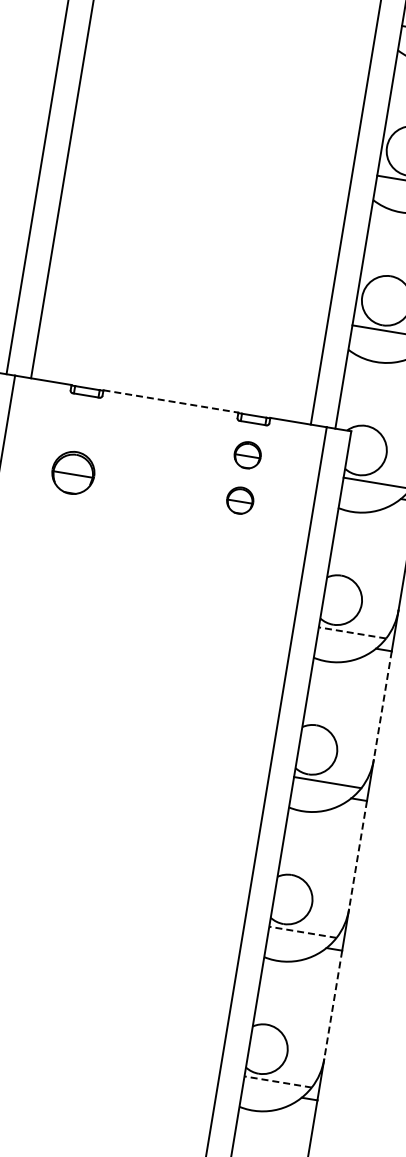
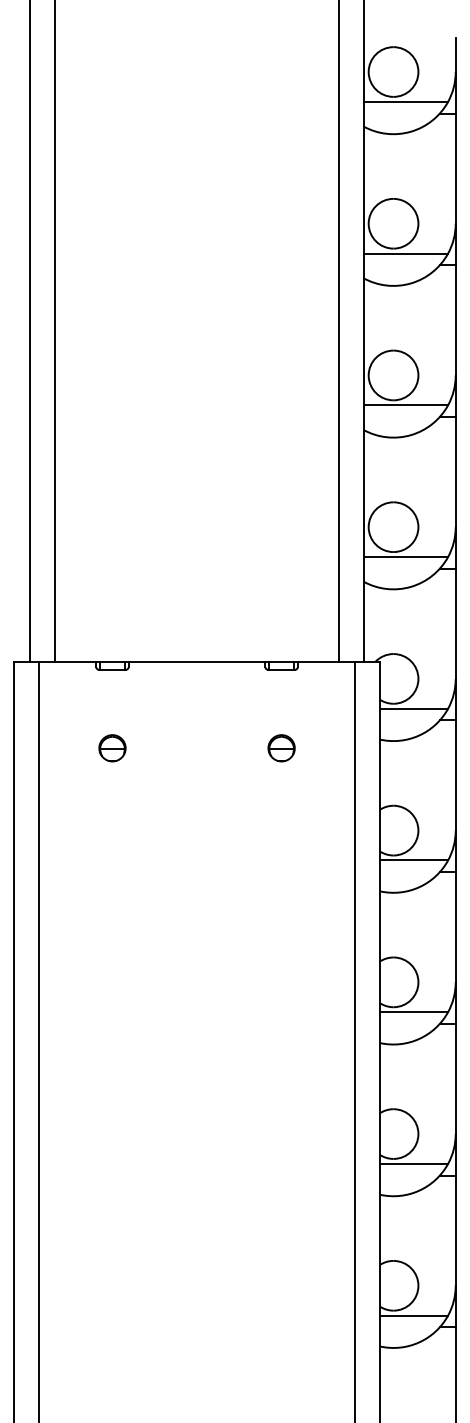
line: (171, 401) -> (197, 661), dashed -> solid
part: (247, 455) -> (281, 702), removed
part: (73, 473) -> (112, 748), size x0.62
line: (352, 632) -> (413, 860), dashed -> solid
line: (382, 705) -> (455, 927), dashed -> solid
line: (357, 855) -> (455, 1079), dashed -> solid
line: (302, 931) -> (413, 1163), dashed -> solid
line: (332, 1005) -> (455, 1231), dashed -> solid
line: (277, 1081) -> (413, 1315), dashed -> solid

